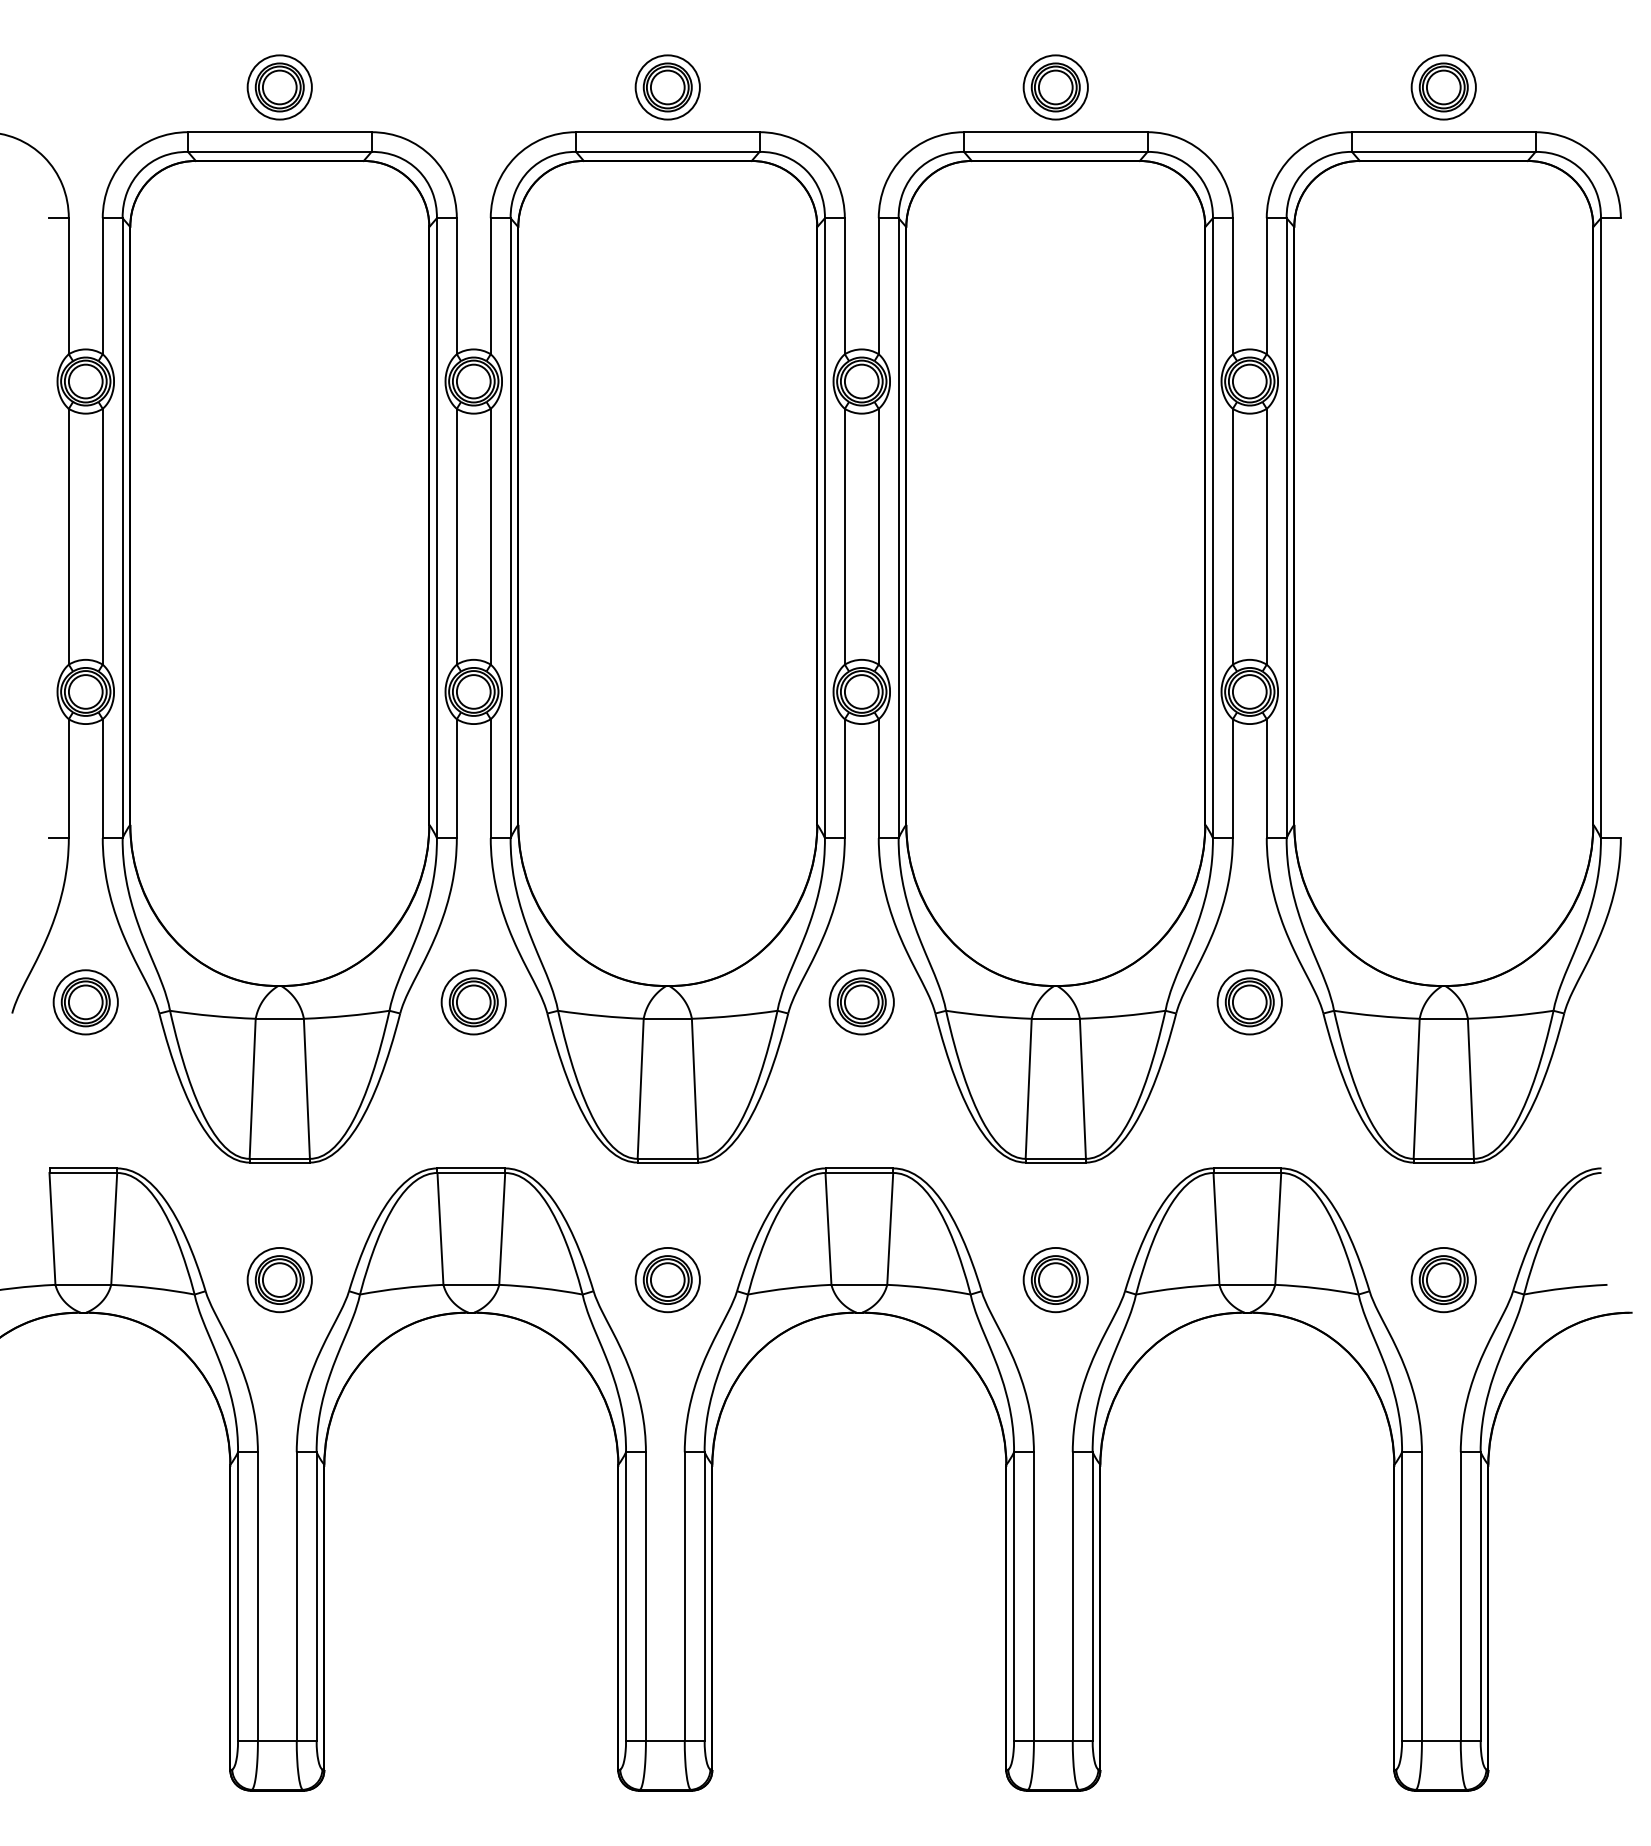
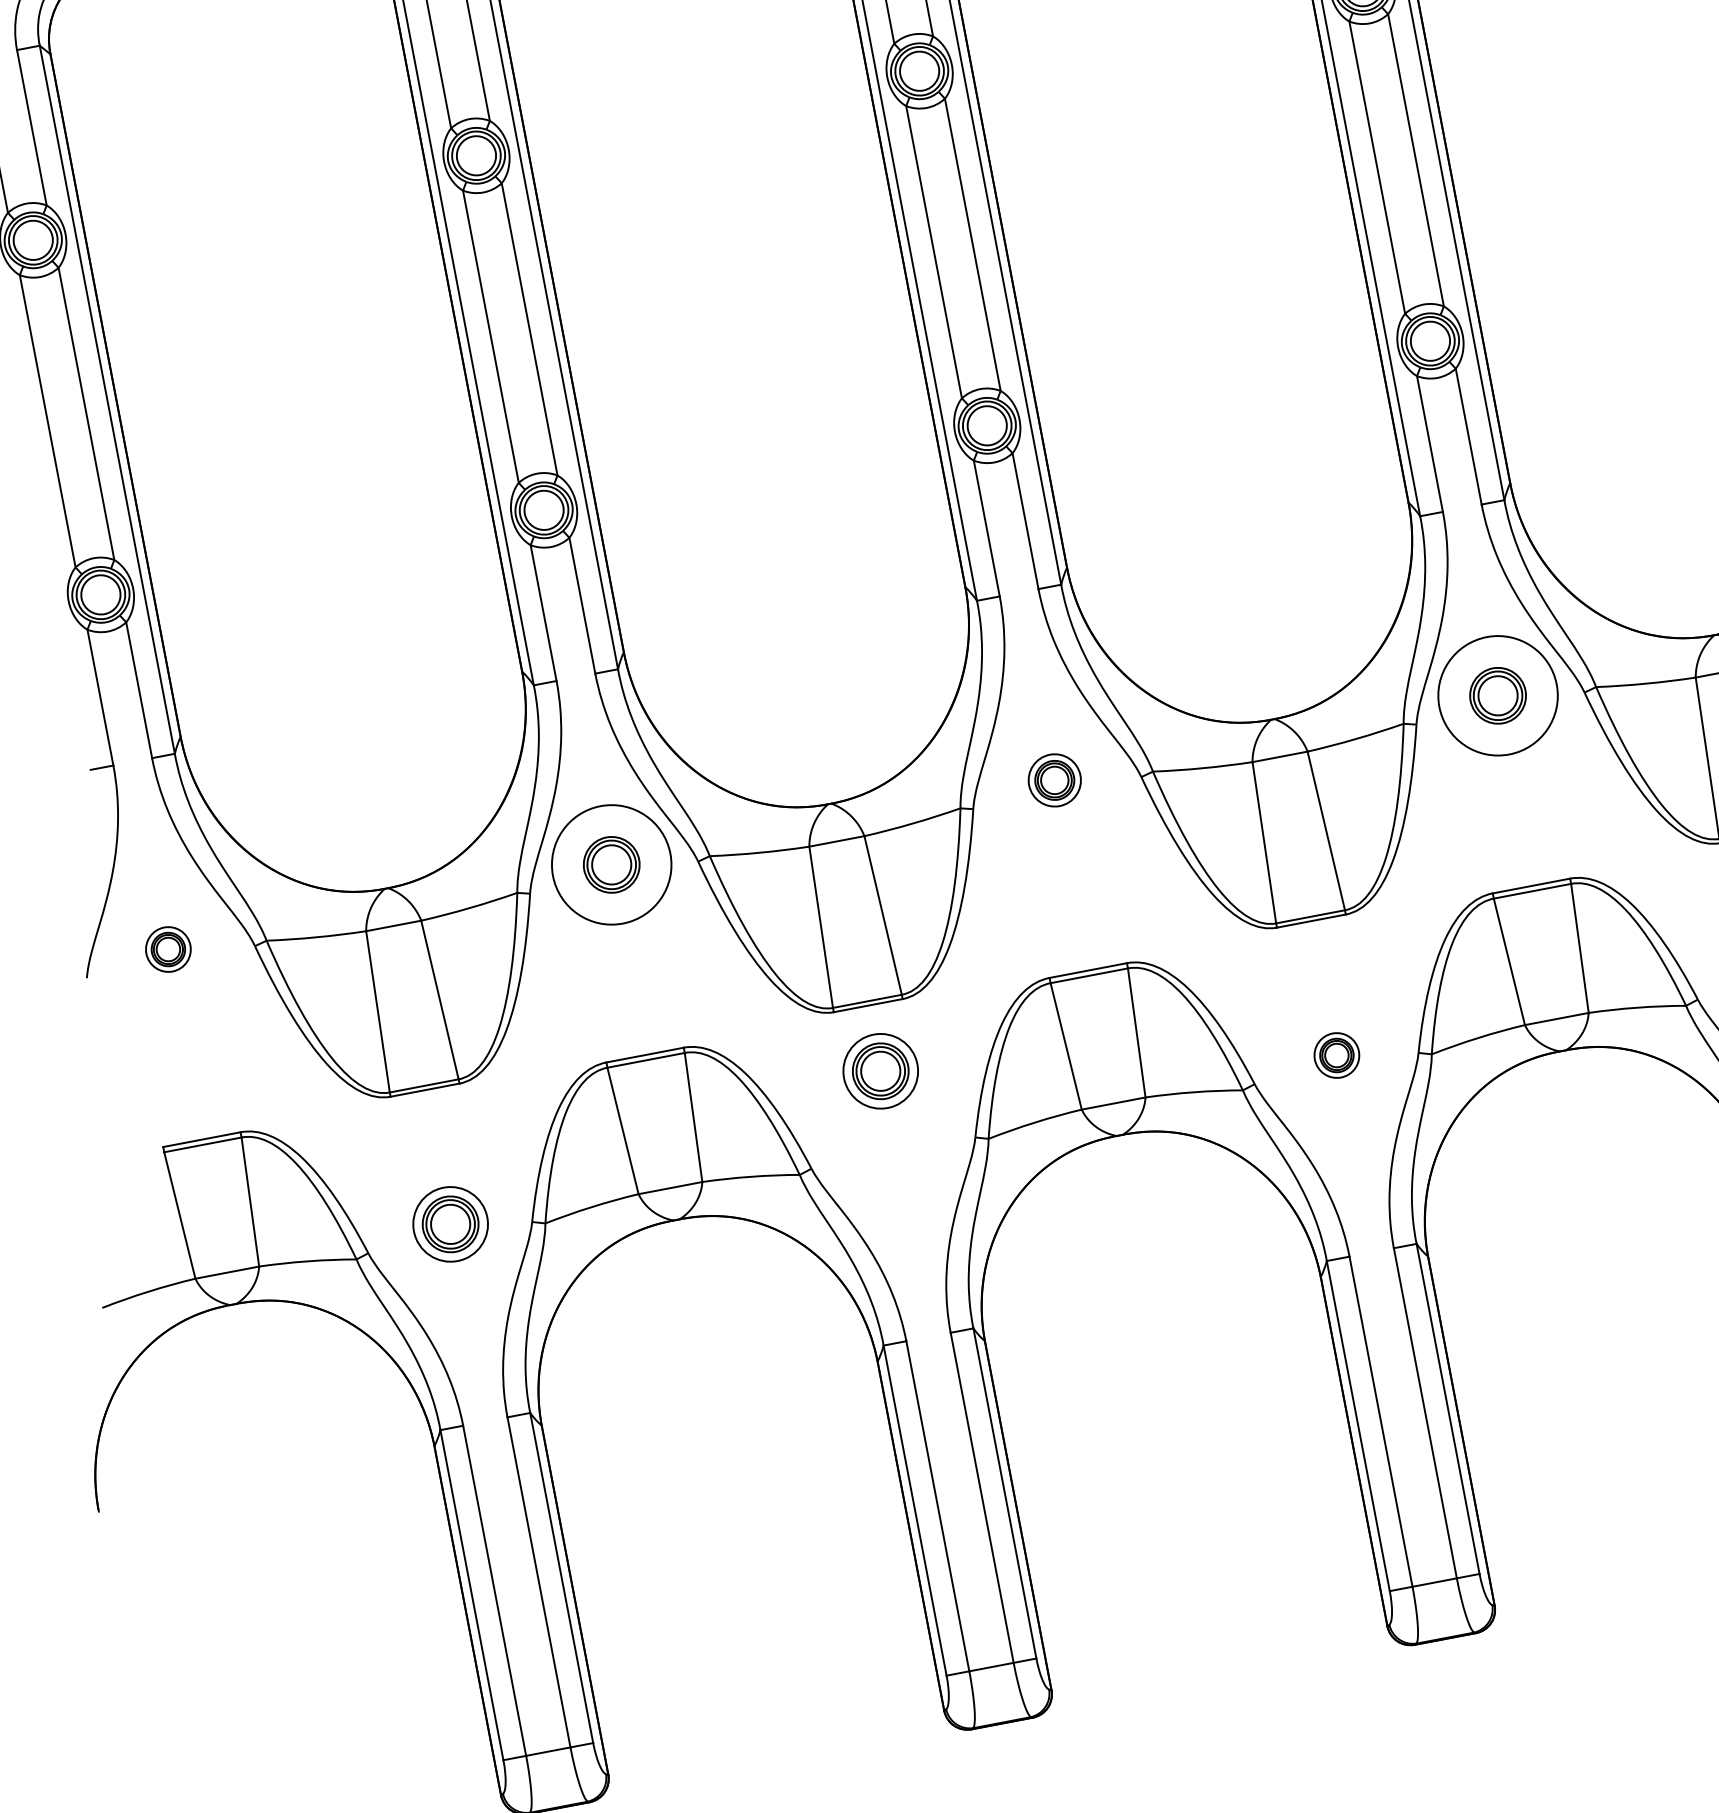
part: (85, 1002) -> (168, 949), size x0.6
circle: (473, 1002) -> (611, 865), size x1.6
part: (861, 1002) -> (1054, 780), size x0.7
circle: (1249, 1002) -> (1497, 696), size x1.6
part: (667, 1280) -> (880, 1071), moved
part: (1055, 1280) -> (1336, 1055), size x0.6

